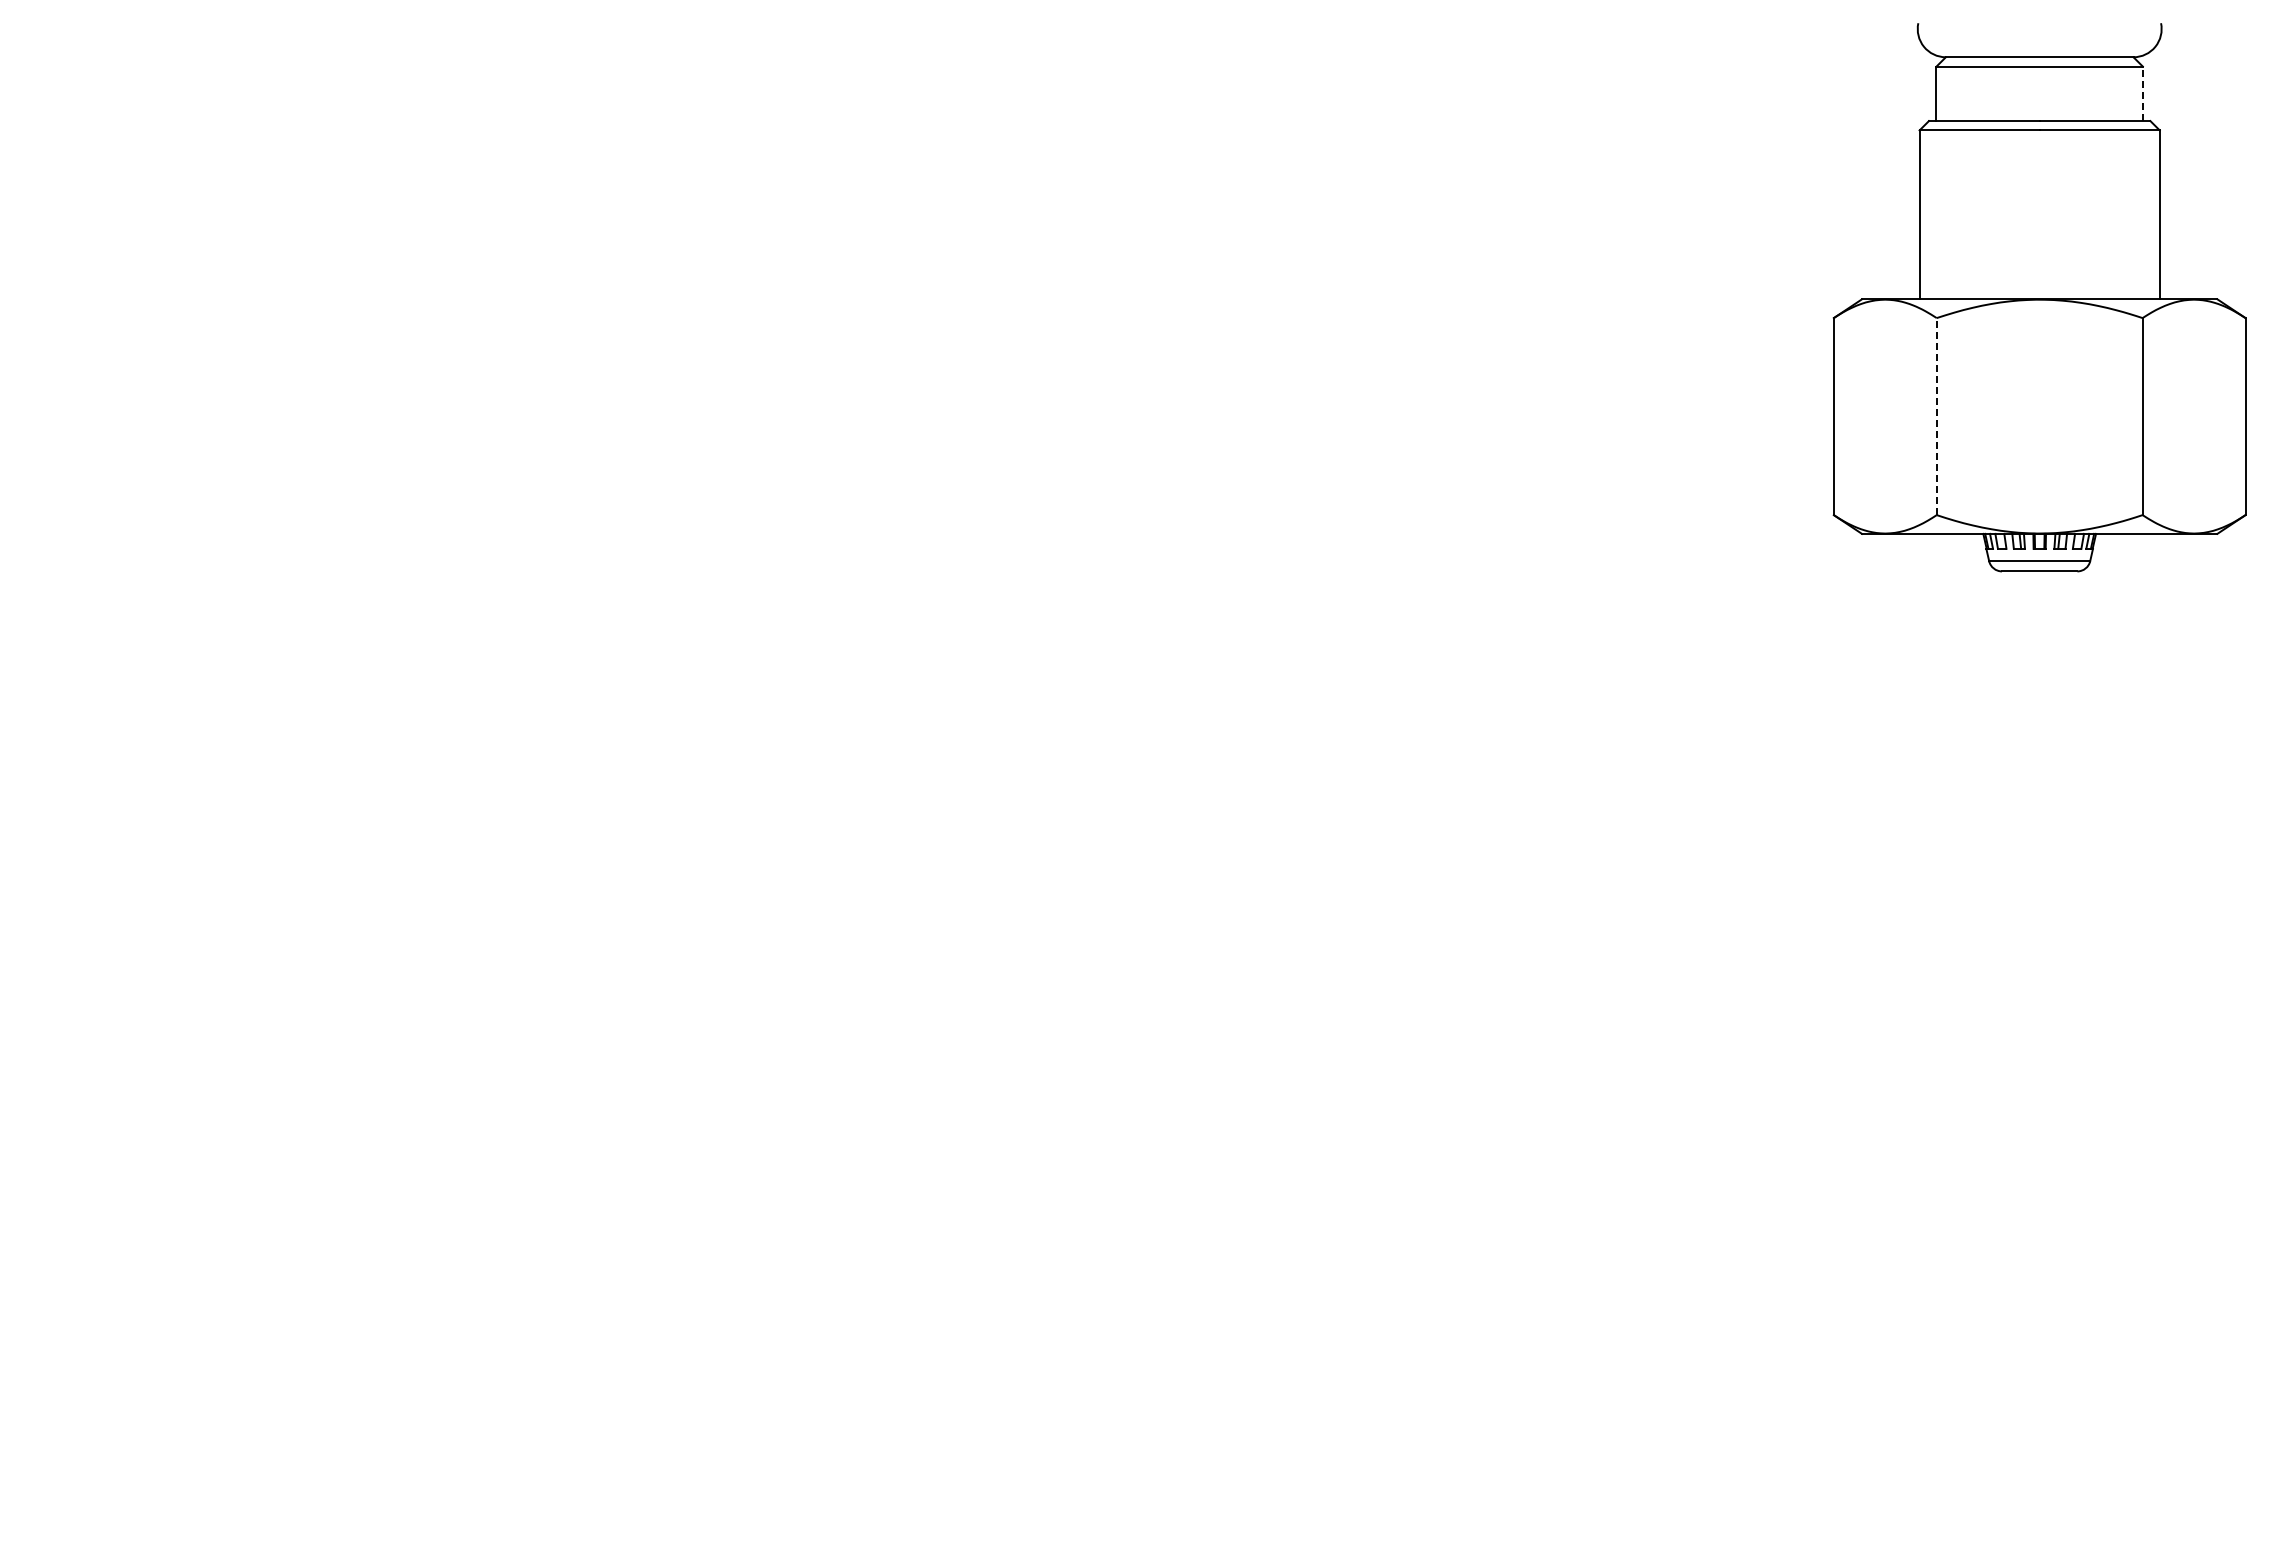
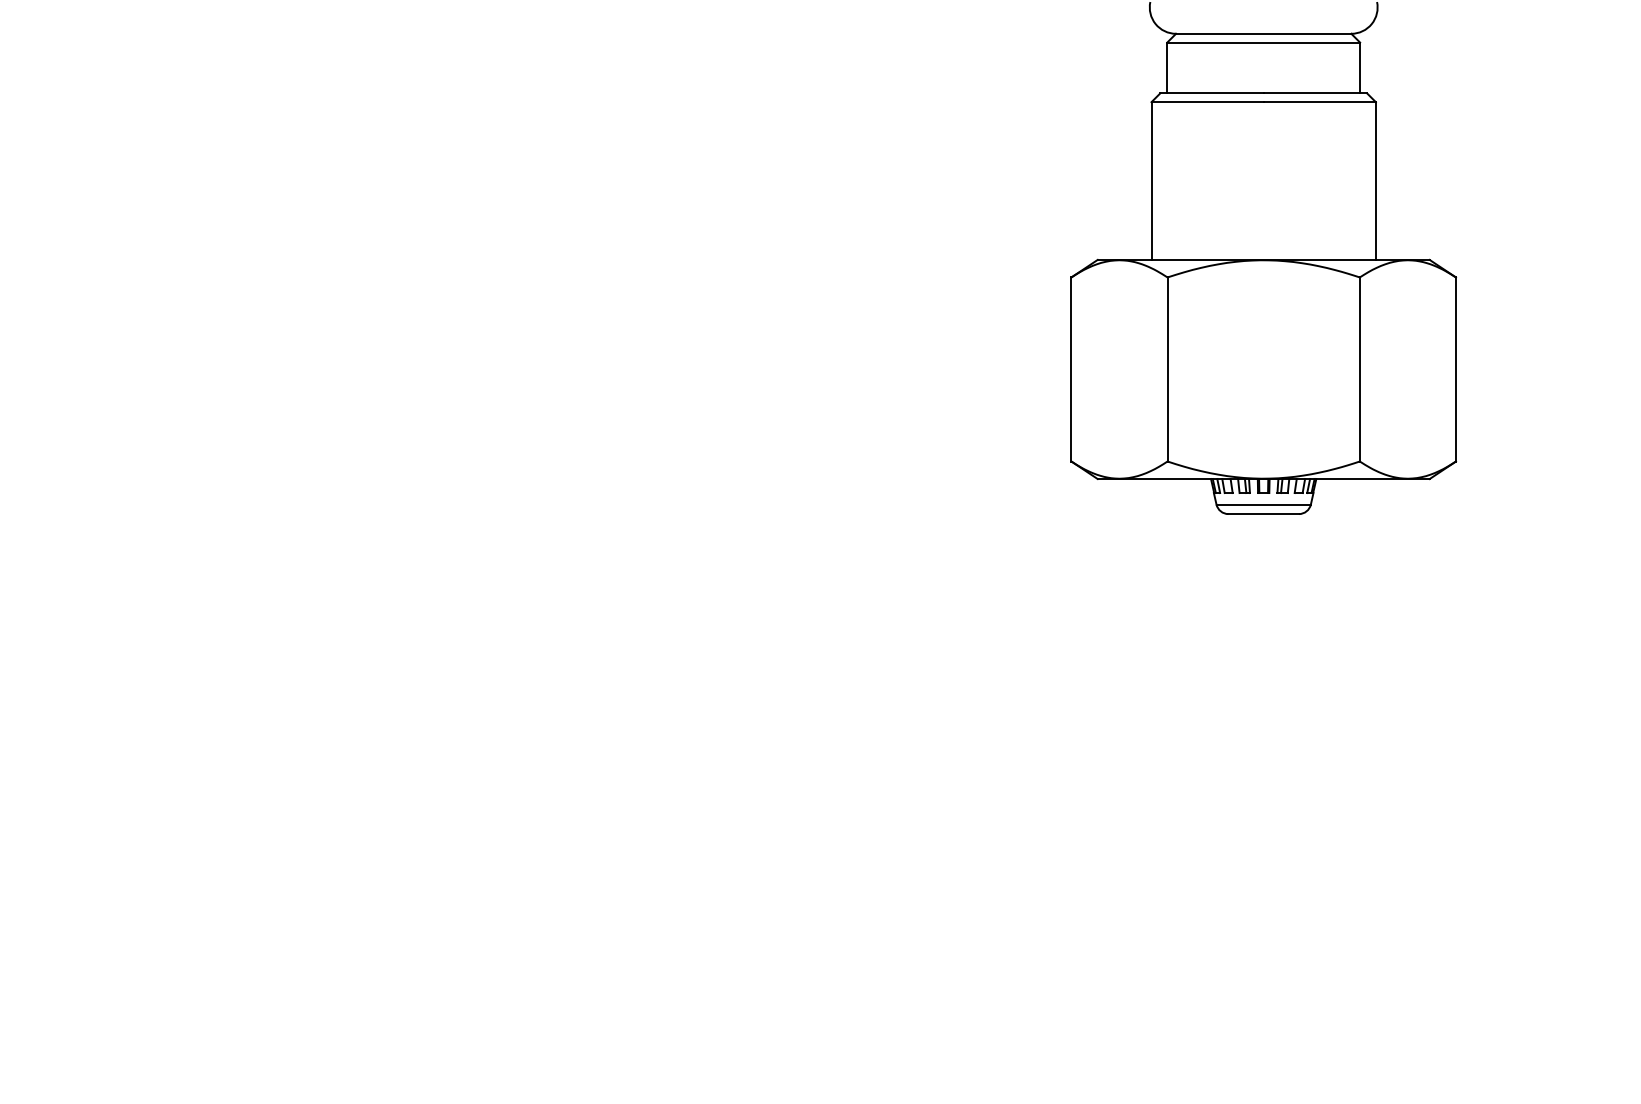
line: (2142, 93) -> (1359, 67), dashed -> solid
line: (1936, 416) -> (1167, 369), dashed -> solid

